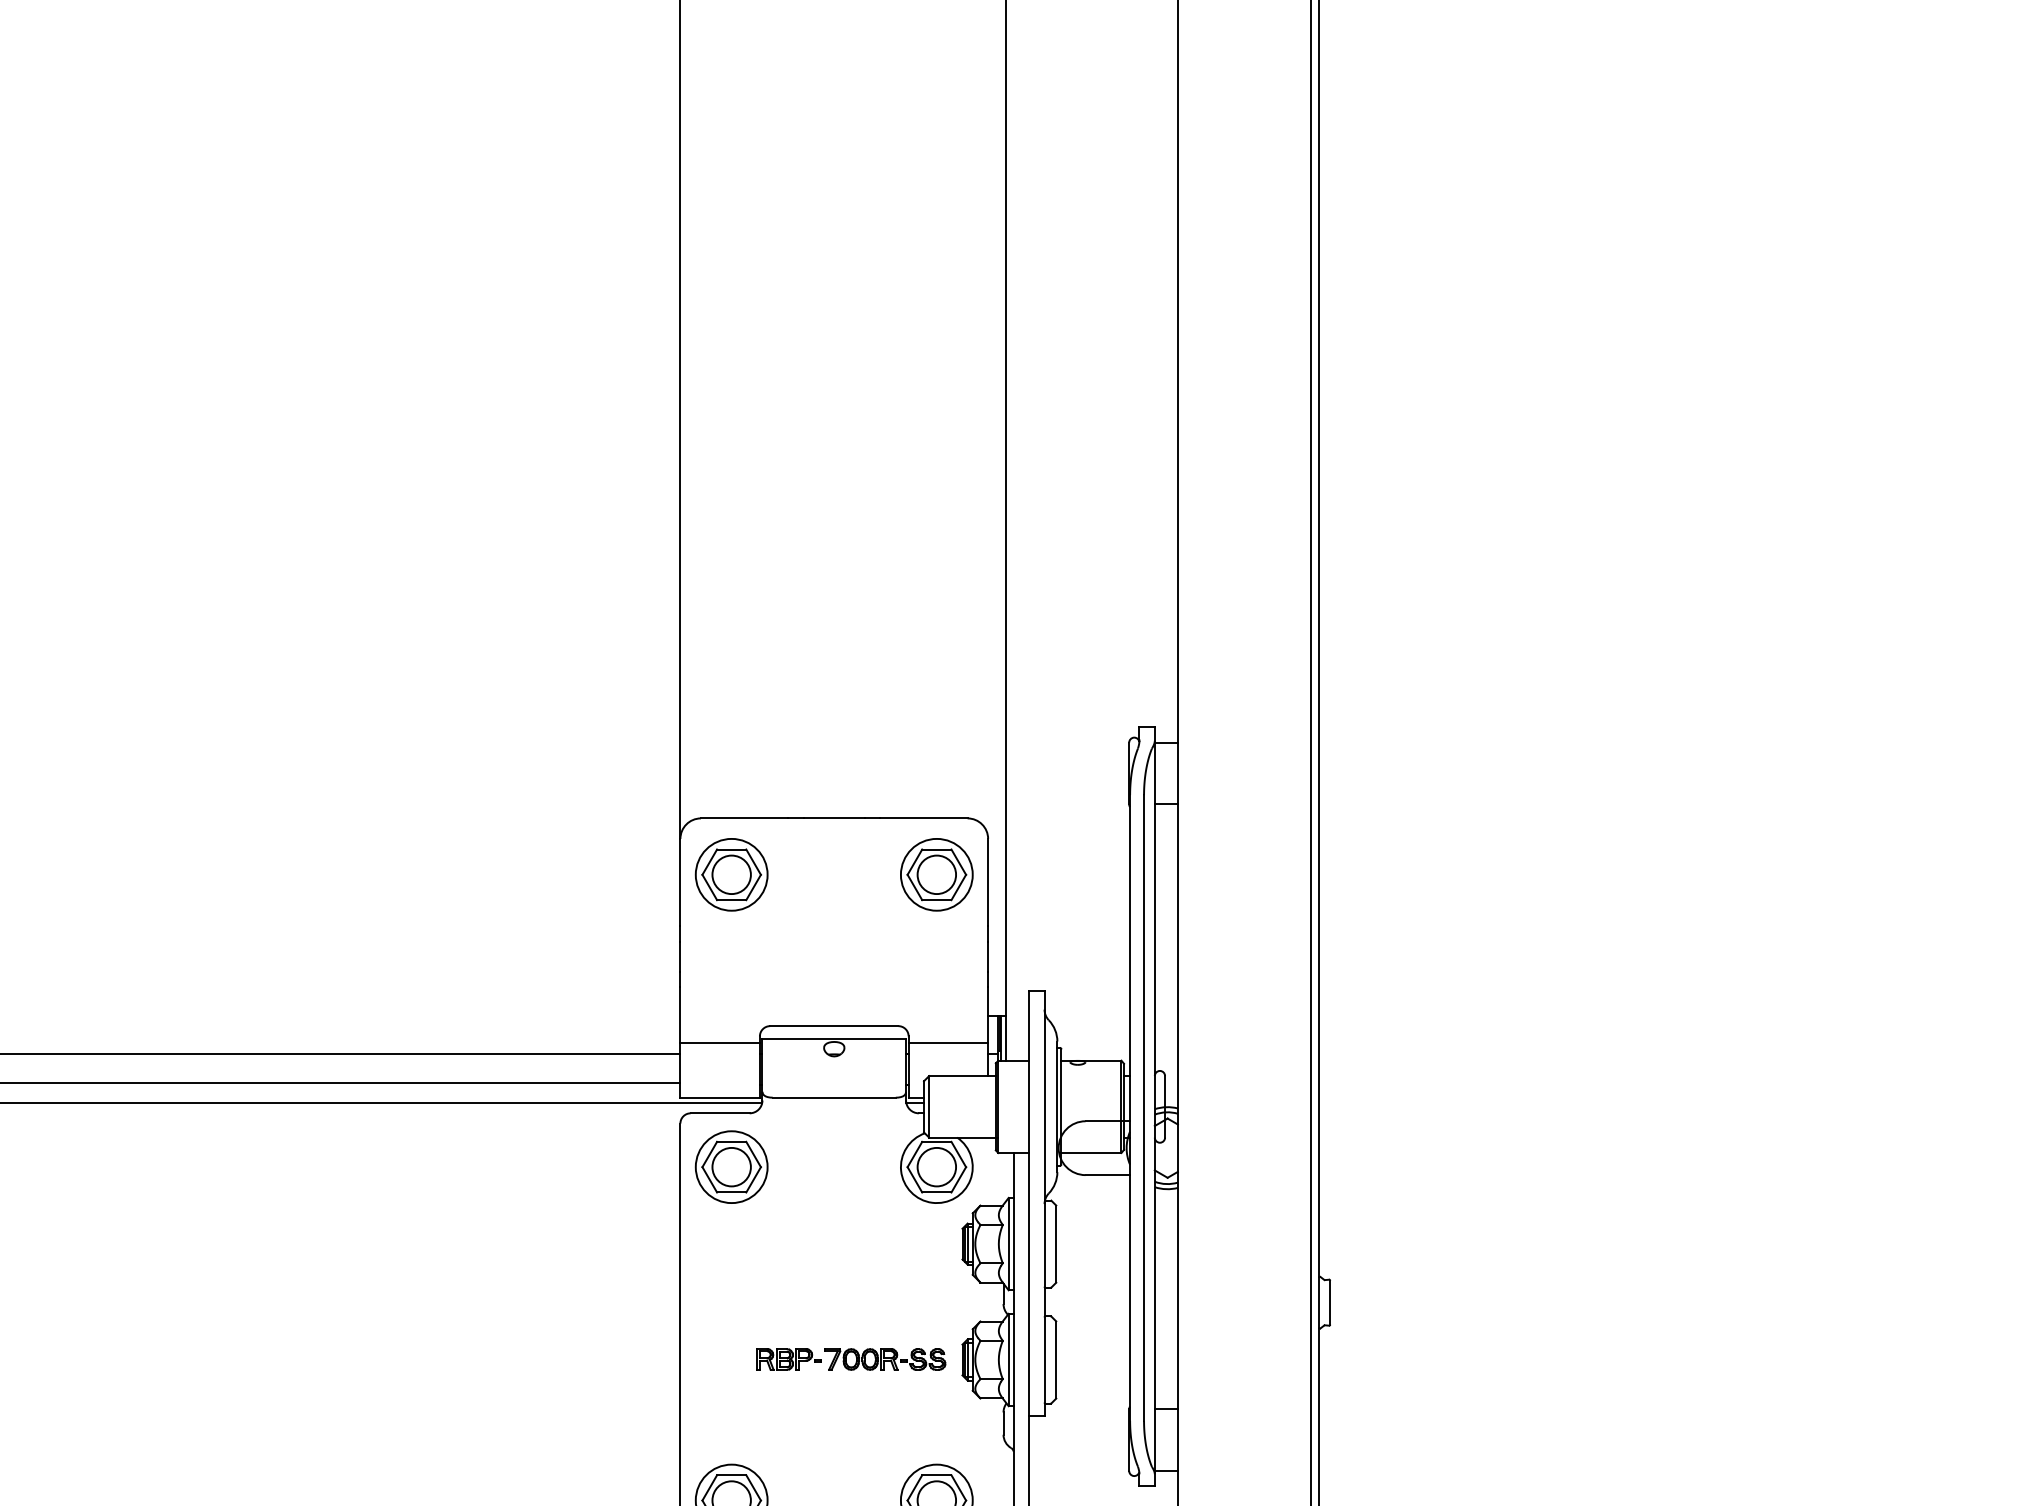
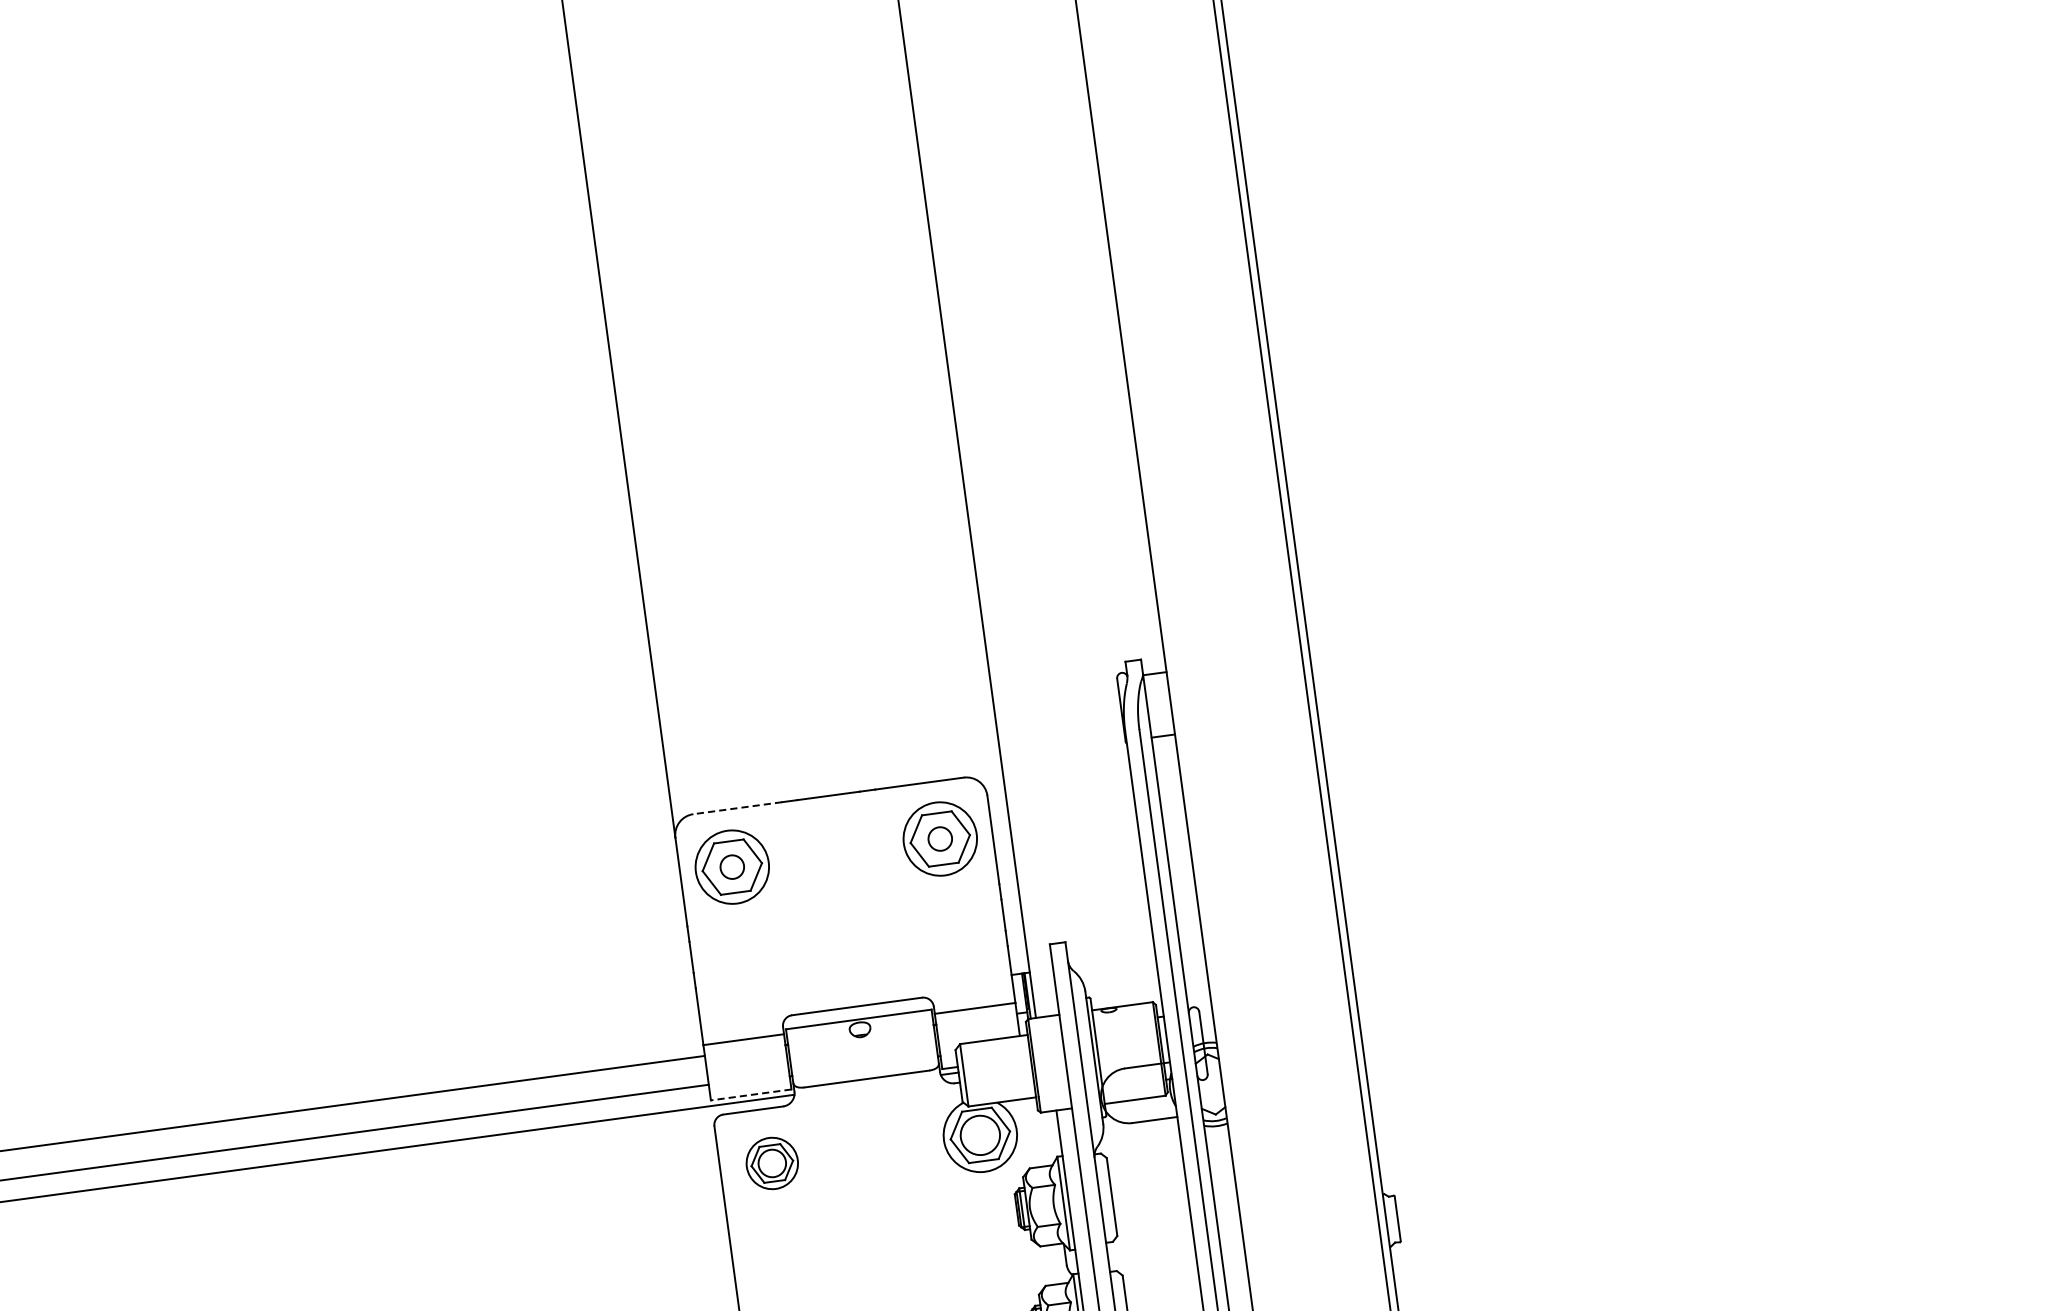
line: (744, 818) -> (737, 808), solid -> dashed
circle: (731, 874) -> (732, 866), size x0.6
circle: (936, 874) -> (939, 838), size x0.6
line: (720, 1097) -> (751, 1094), solid -> dashed
part: (731, 1166) -> (772, 1162), size x0.7

